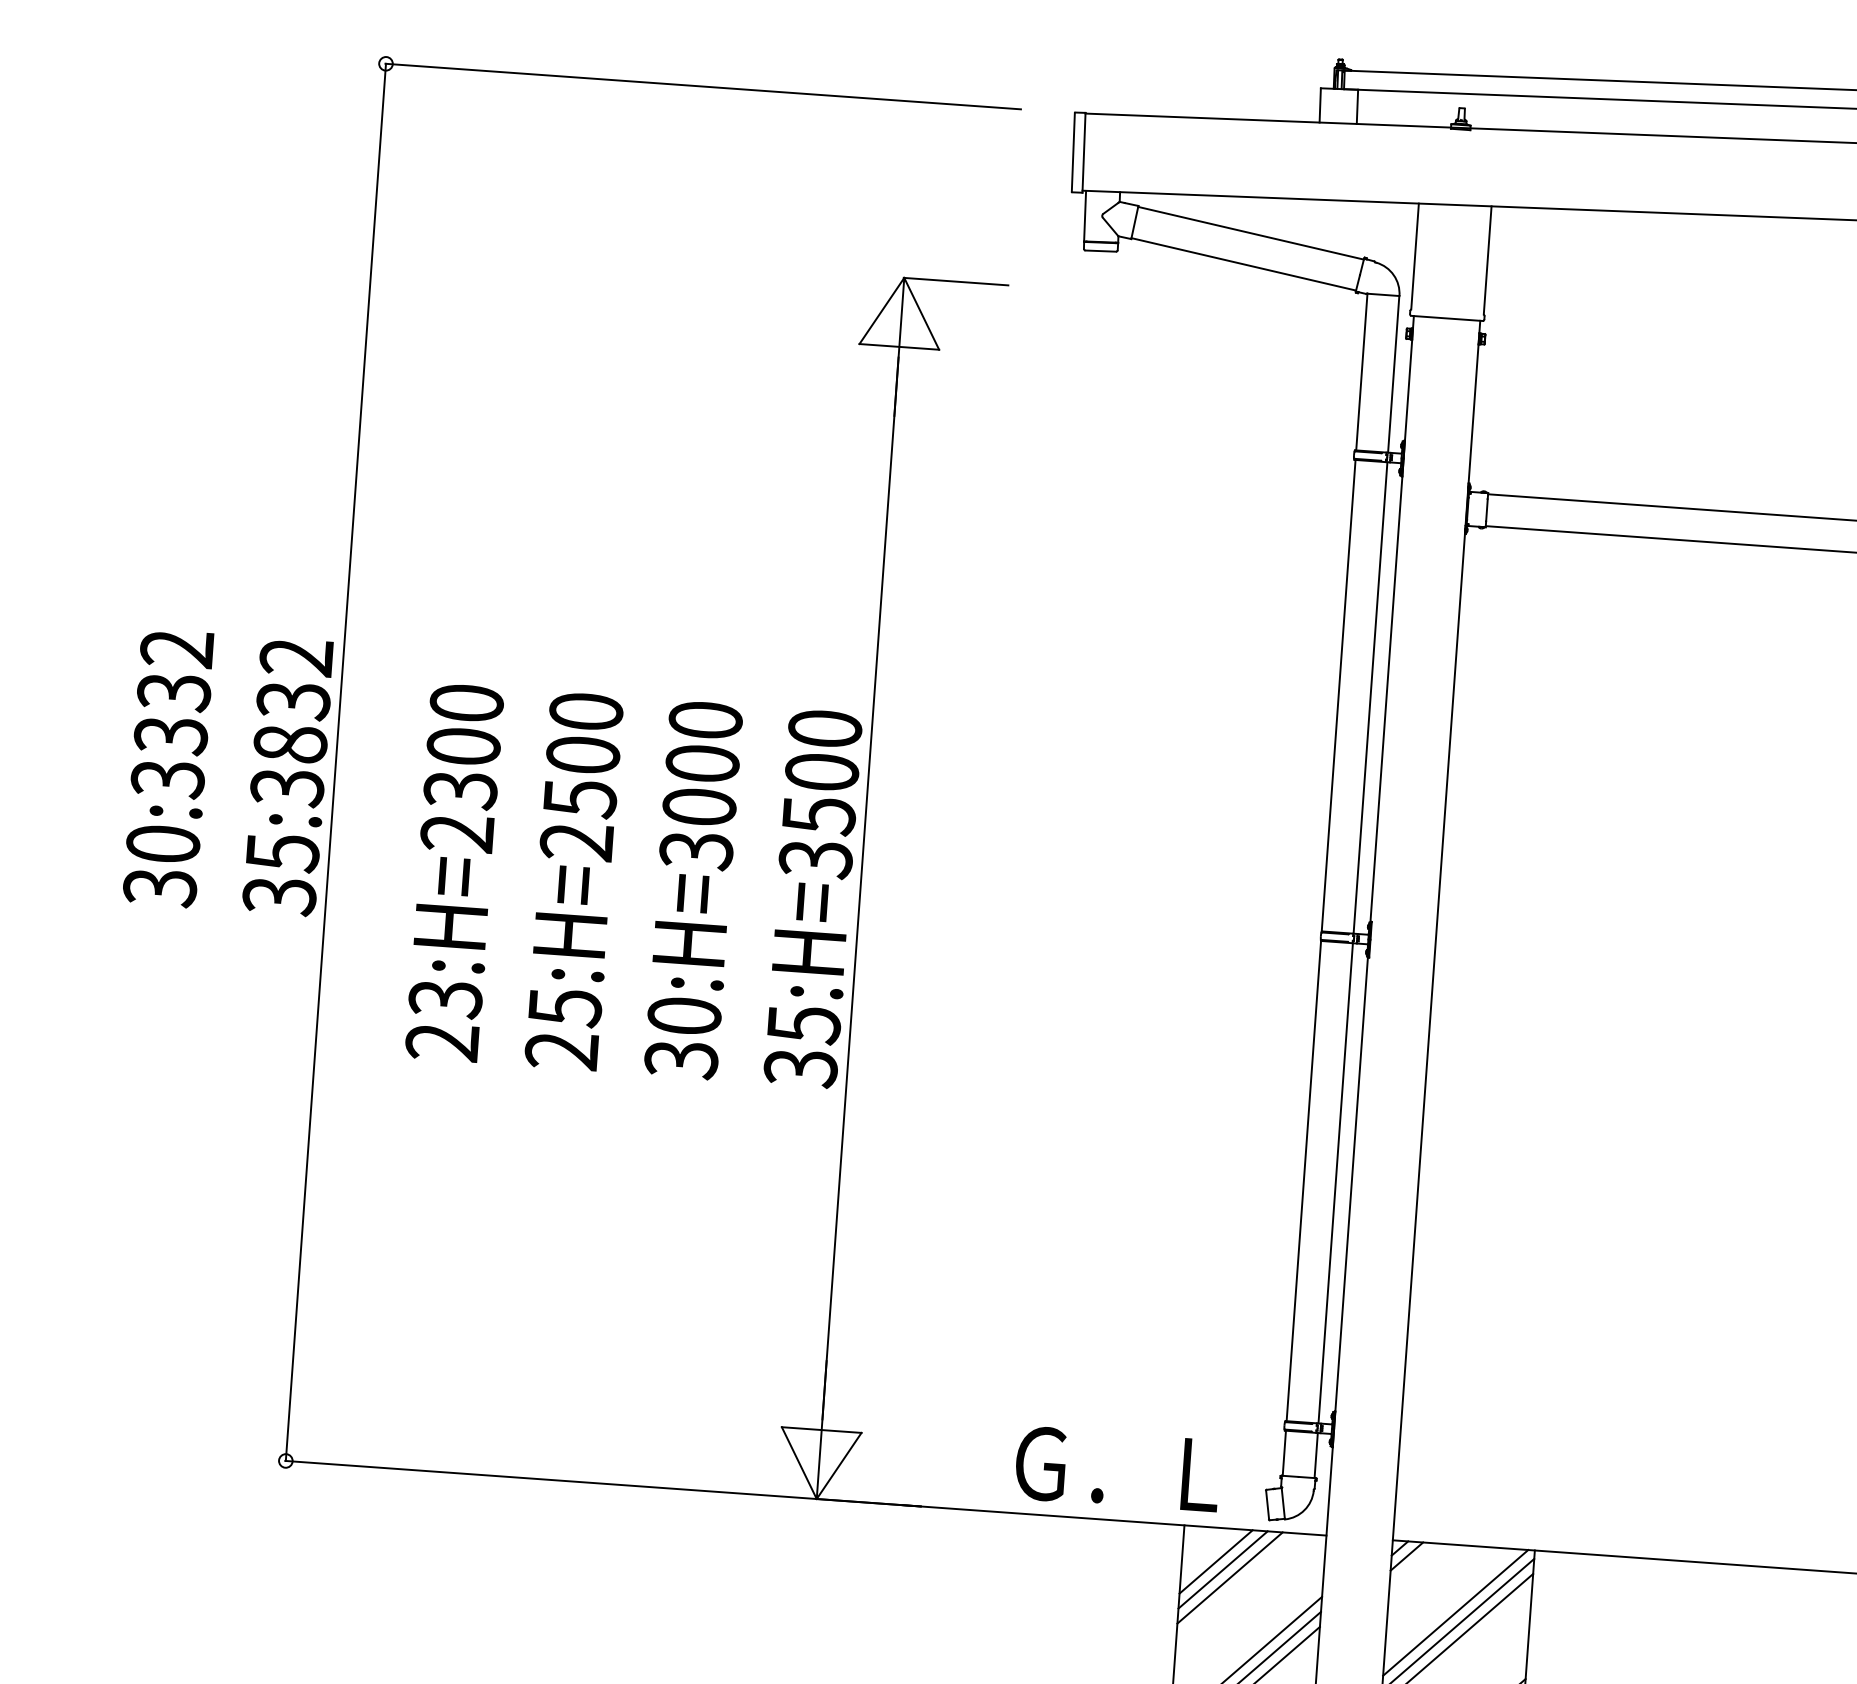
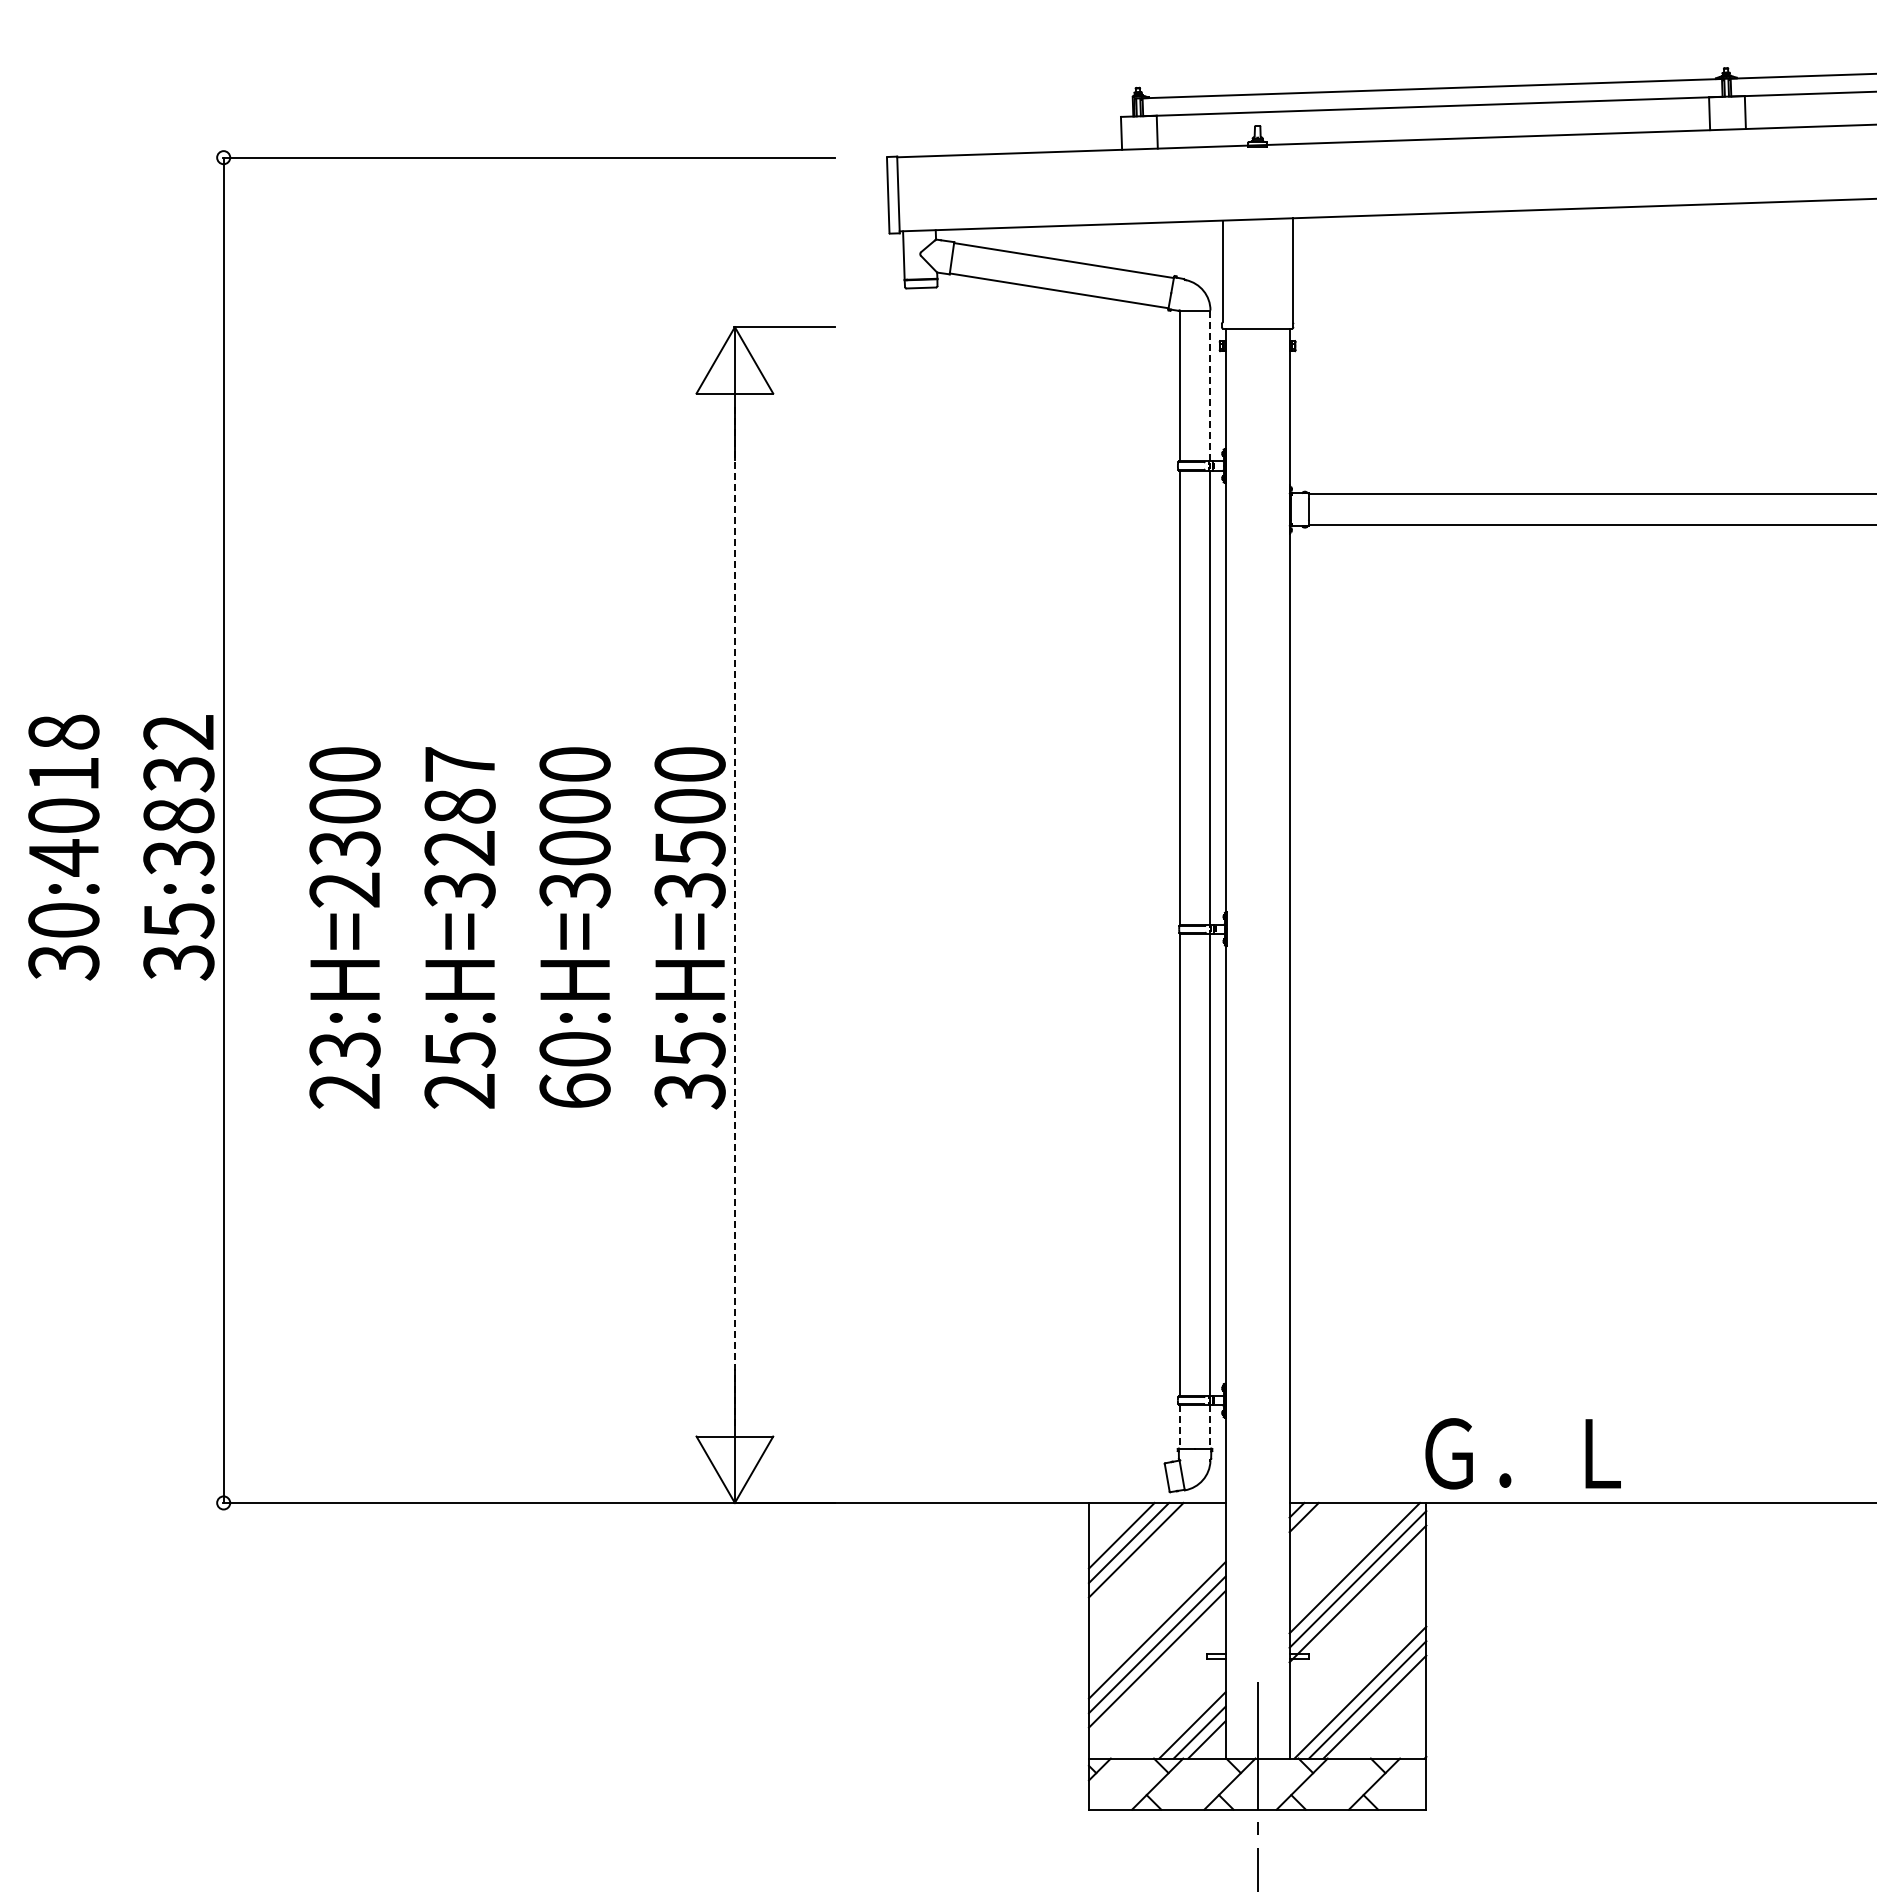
line: (1393, 374) -> (1210, 386), solid -> dashed
text: (172, 714) -> (63, 795), 30:3332 -> 30:4018
text: (581, 777) -> (459, 827), 25:H=2500 -> 25:H=3287
line: (860, 887) -> (734, 914), solid -> dashed
text: (680, 1059) -> (574, 1091), 30:H=3000 -> 60:H=3000
line: (1284, 1453) -> (1179, 1427), solid -> dashed
line: (1316, 1456) -> (1210, 1427), solid -> dashed
text: (1117, 1468) -> (1522, 1453), moved

